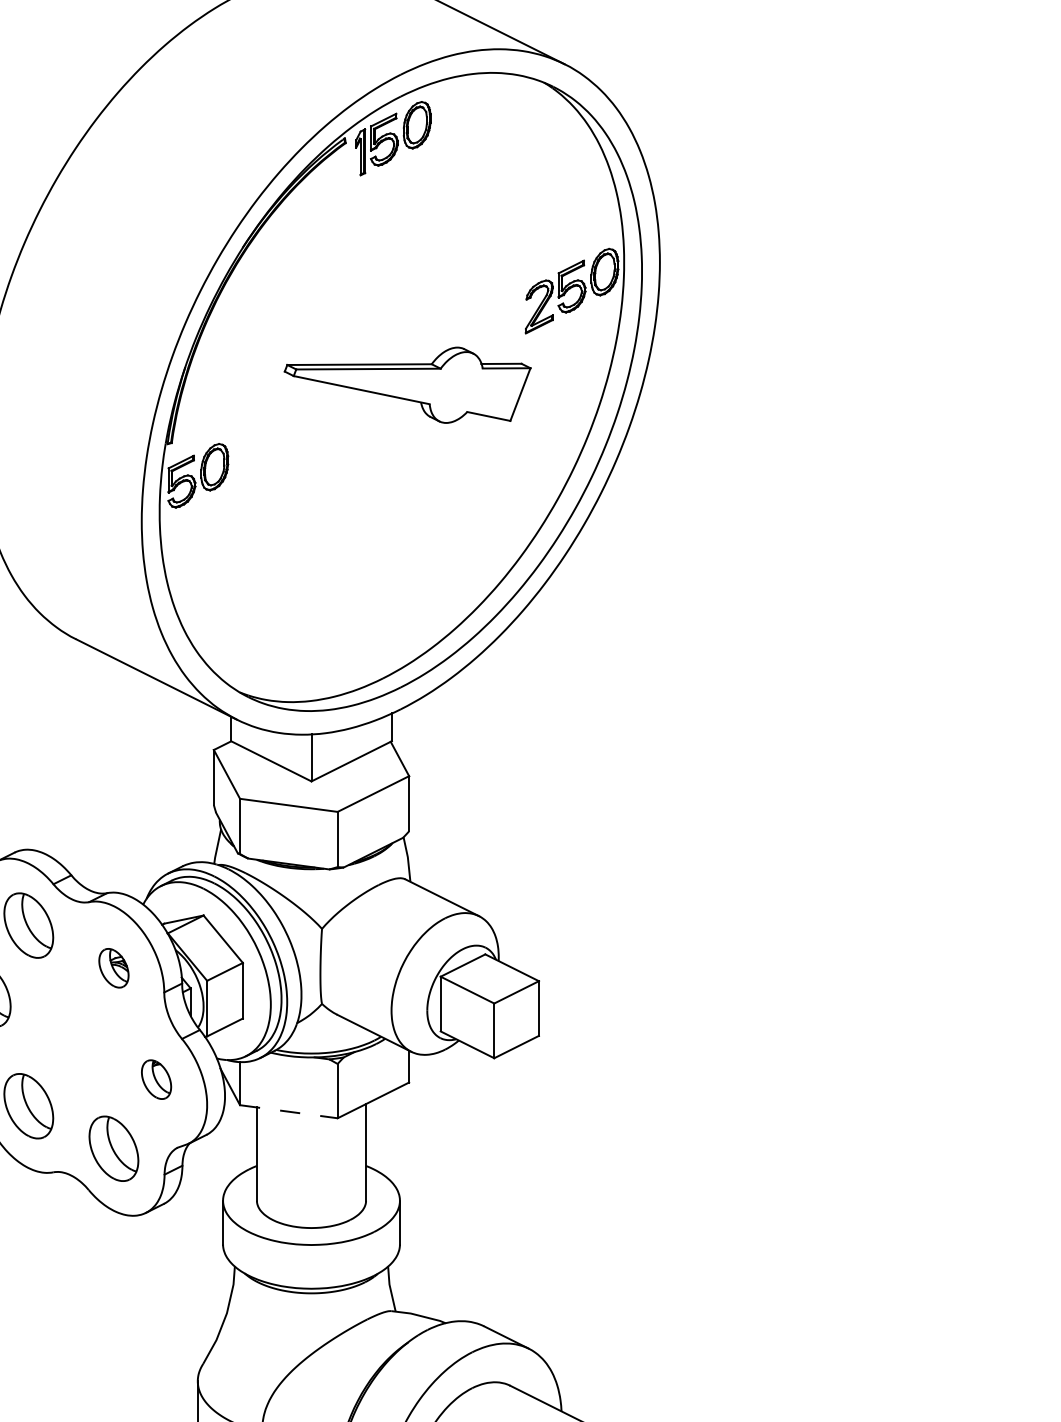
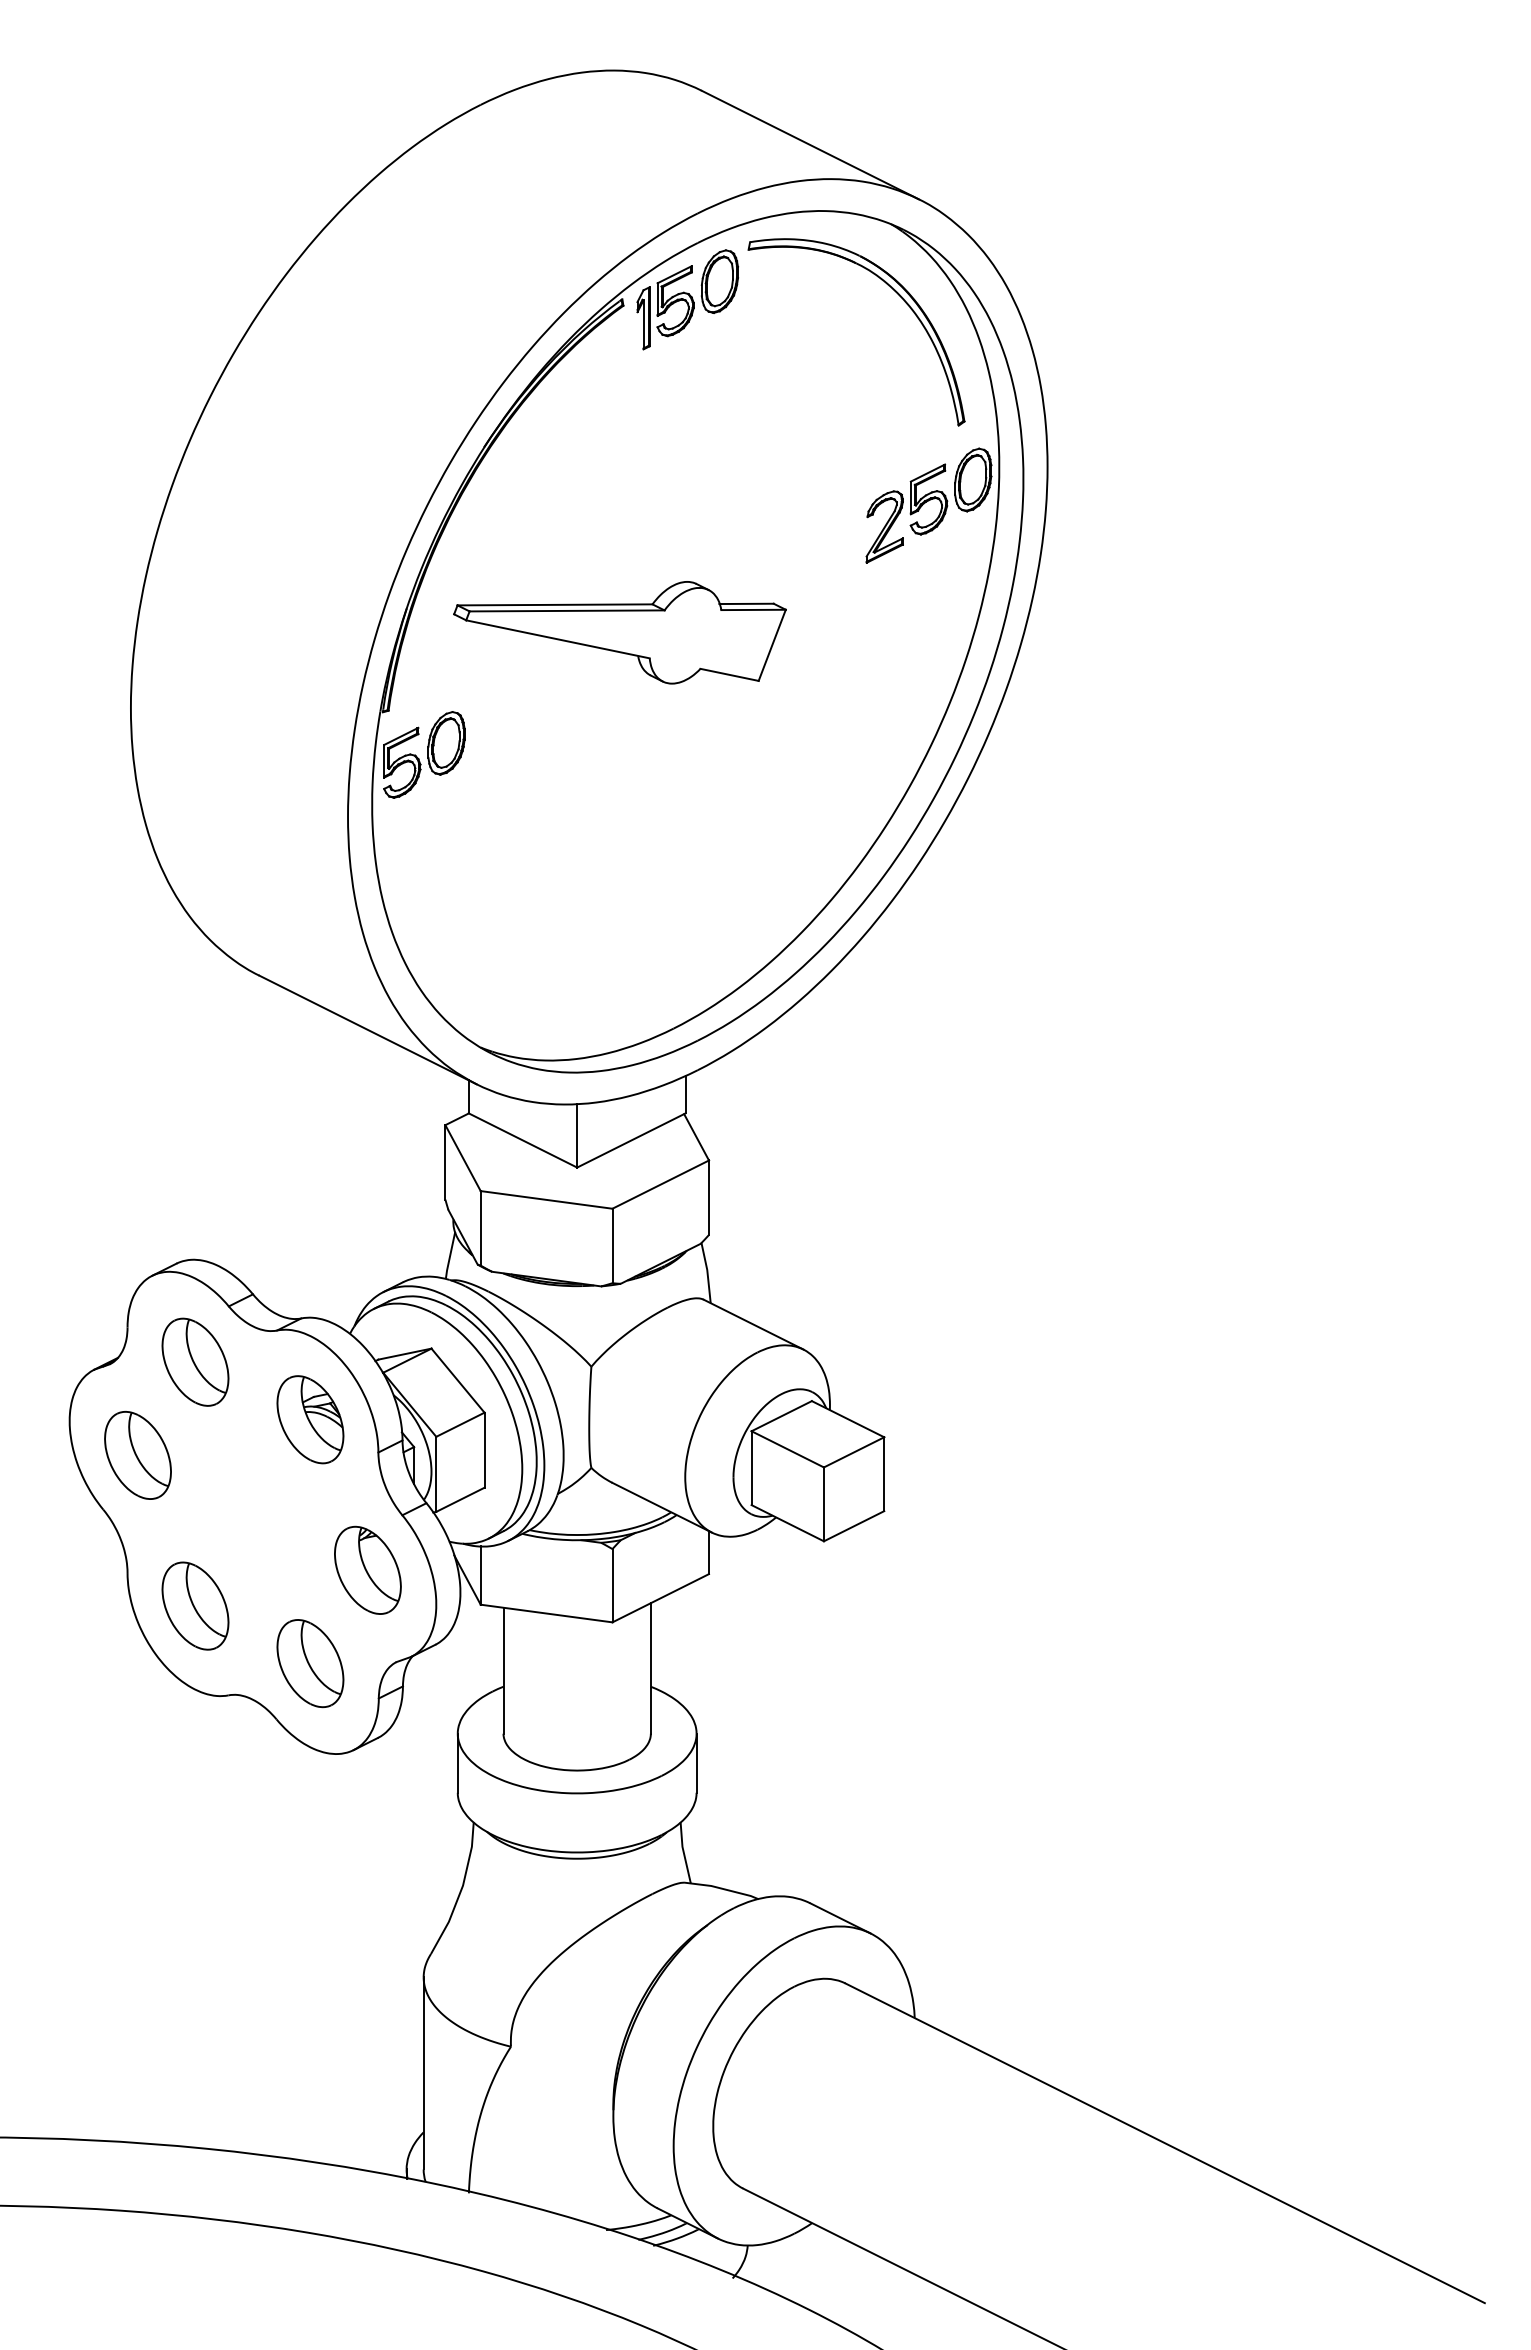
part: (547, 133) -> (895, 292), added
part: (407, 385) -> (619, 632), moved
part: (113, 968) -> (310, 1419), size x1.67
part: (156, 1079) -> (367, 1569), size x1.67
line: (289, 1111) -> (547, 1613), dashed -> solid

